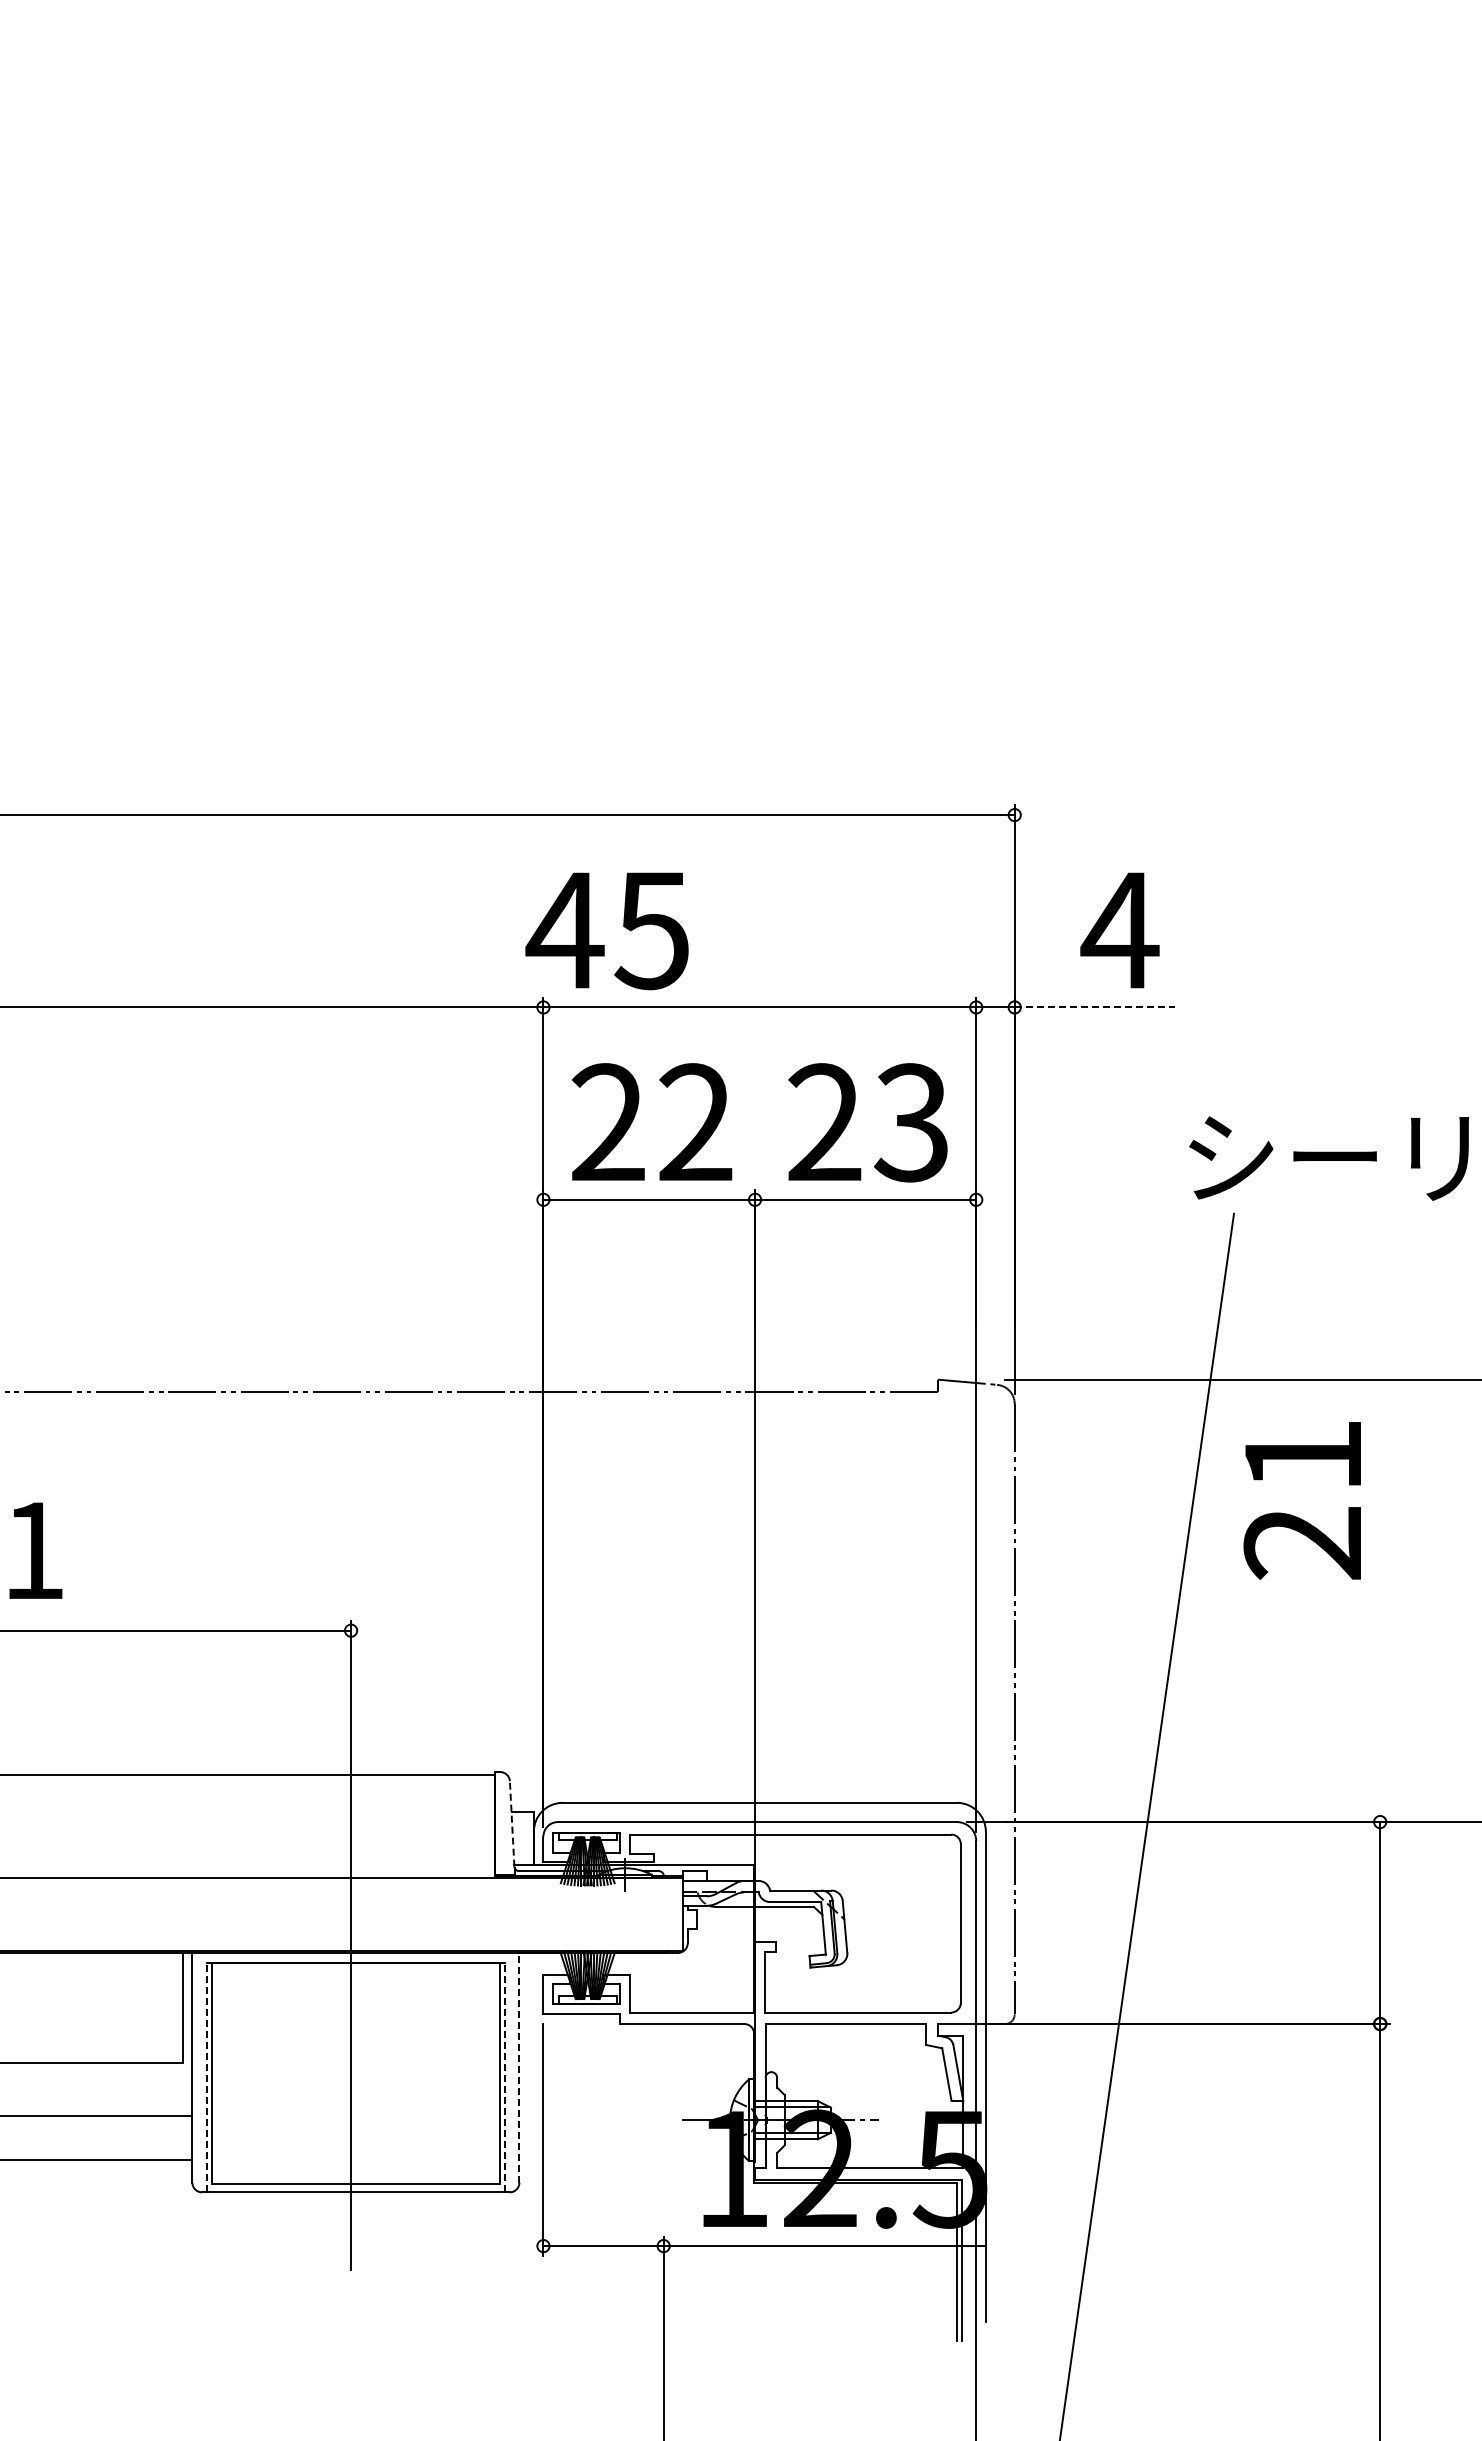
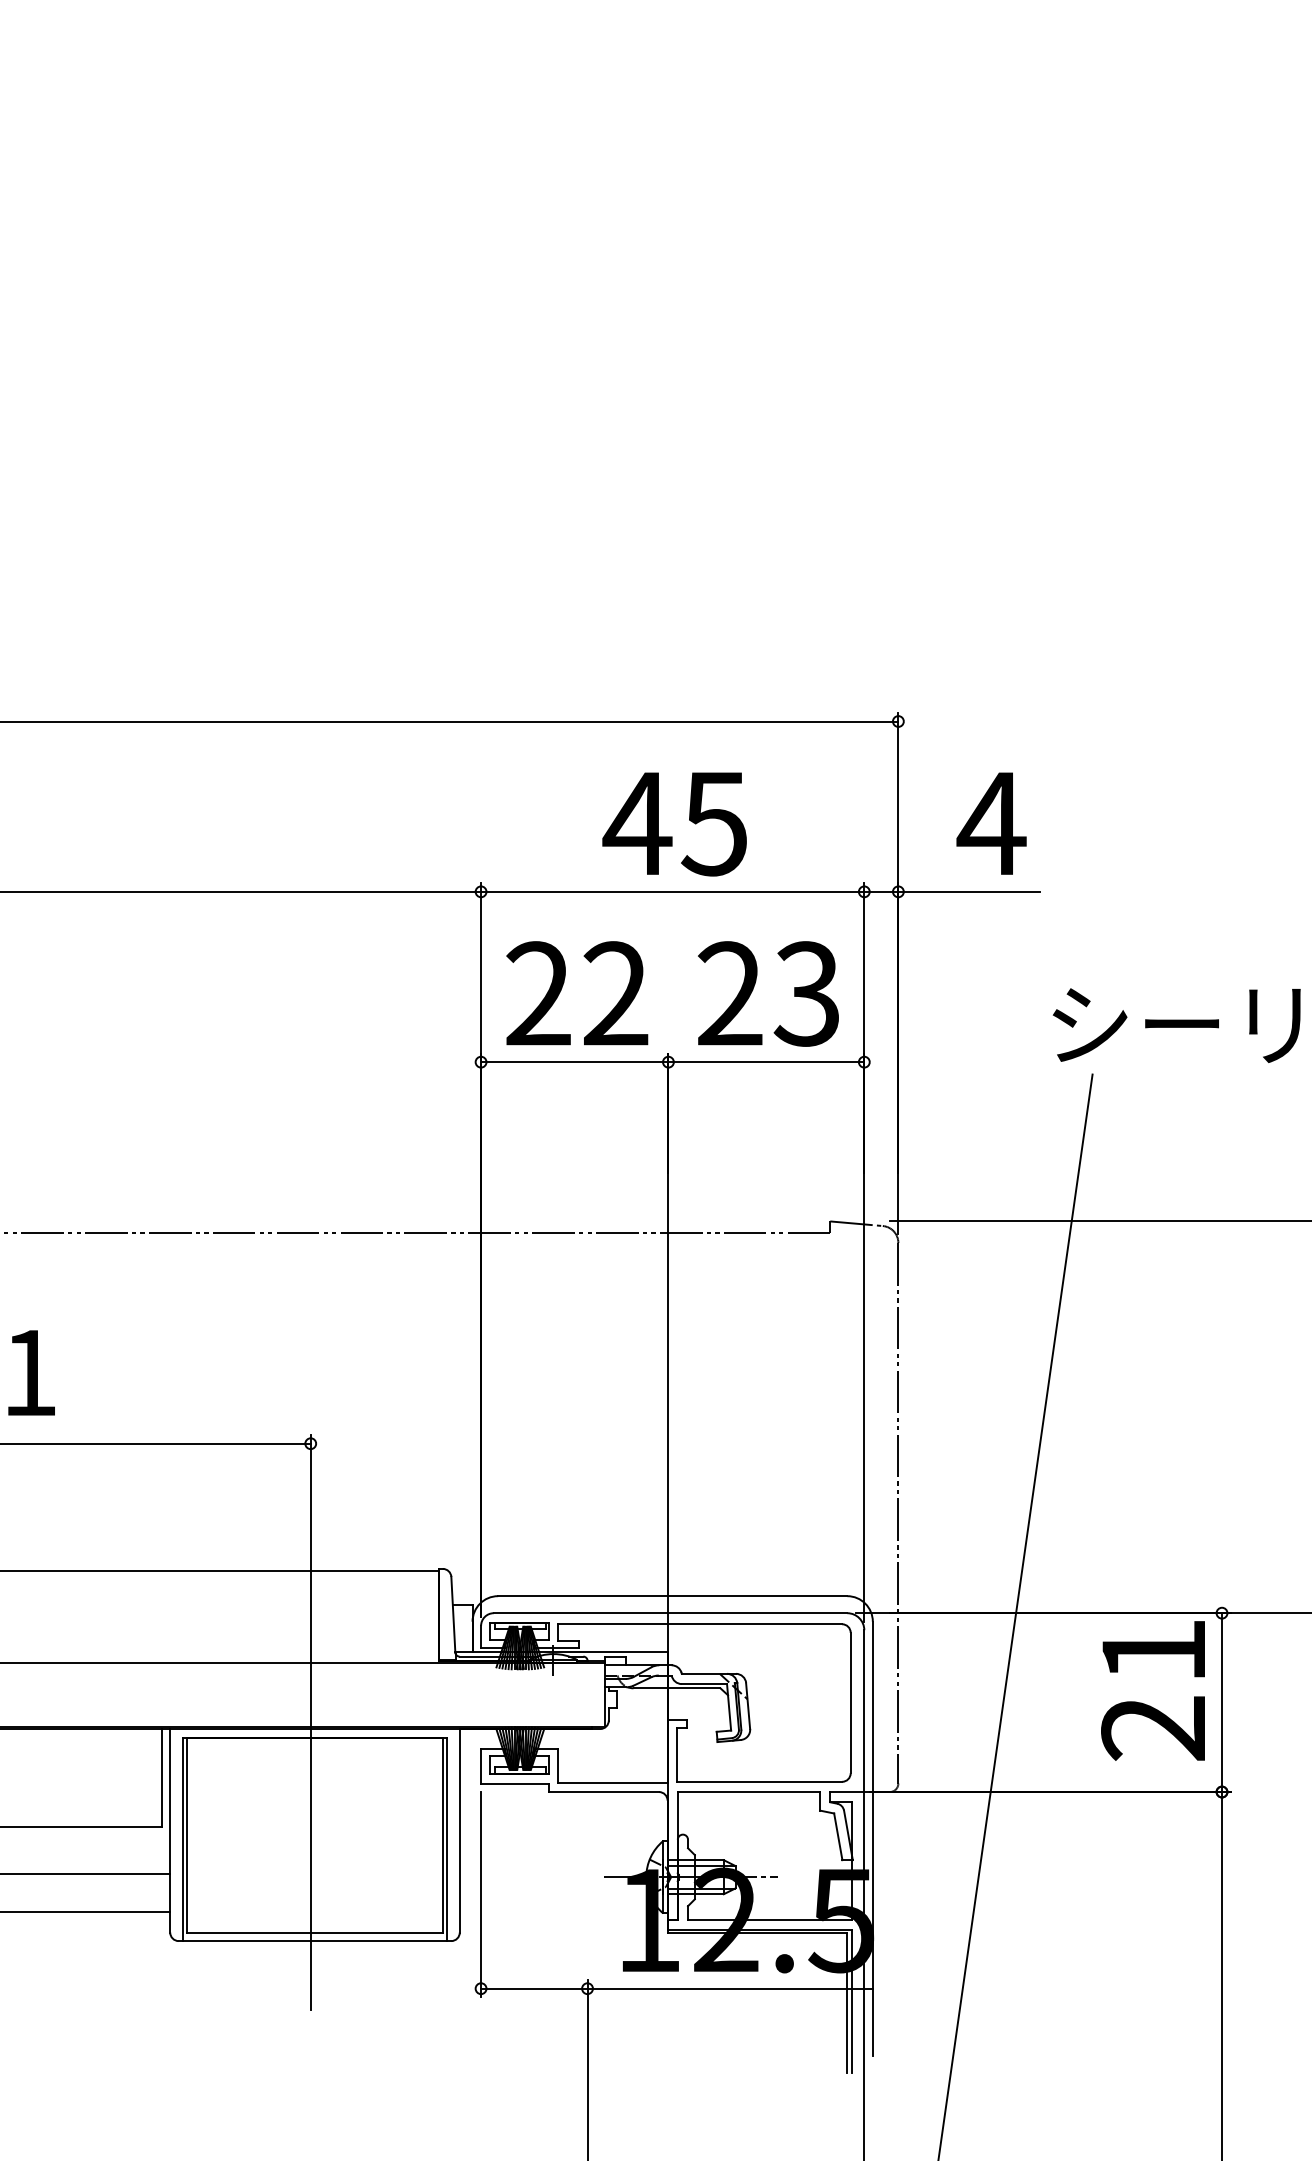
text: (606, 931) -> (674, 824), moved
line: (1095, 1007) -> (969, 891), dashed -> solid
text: (1301, 1500) -> (1152, 1690), moved
line: (512, 1823) -> (453, 1614), dashed -> solid
line: (519, 2067) -> (459, 1830), dashed -> solid
line: (206, 2077) -> (182, 1839), dashed -> solid
line: (504, 2077) -> (446, 1839), dashed -> solid

